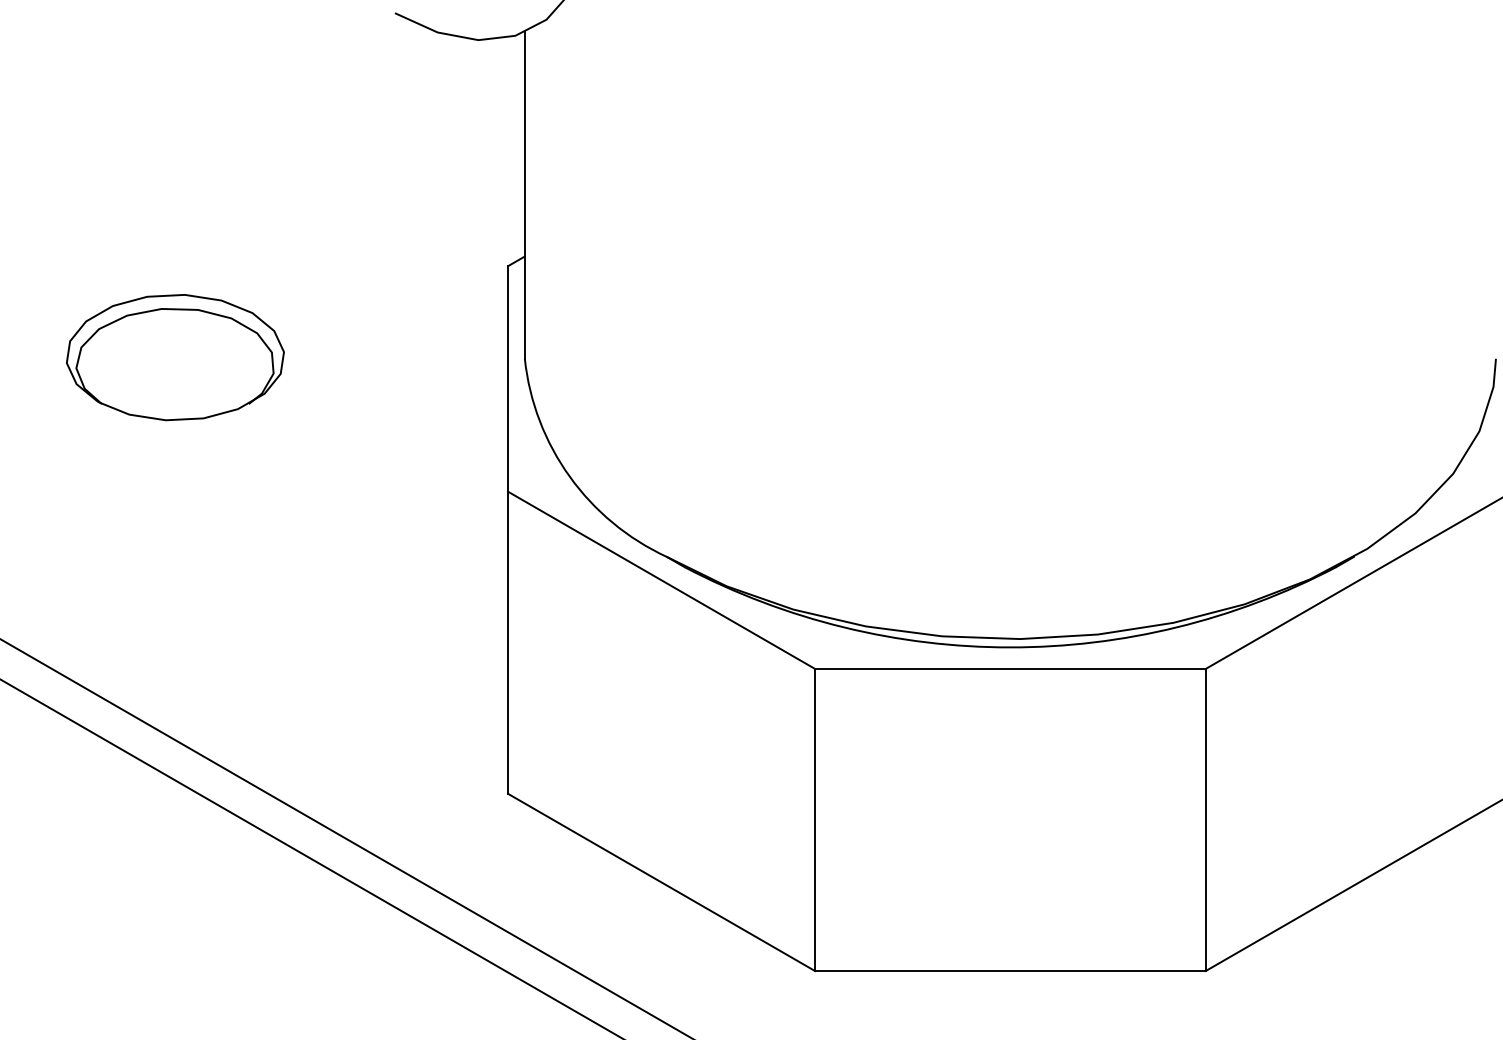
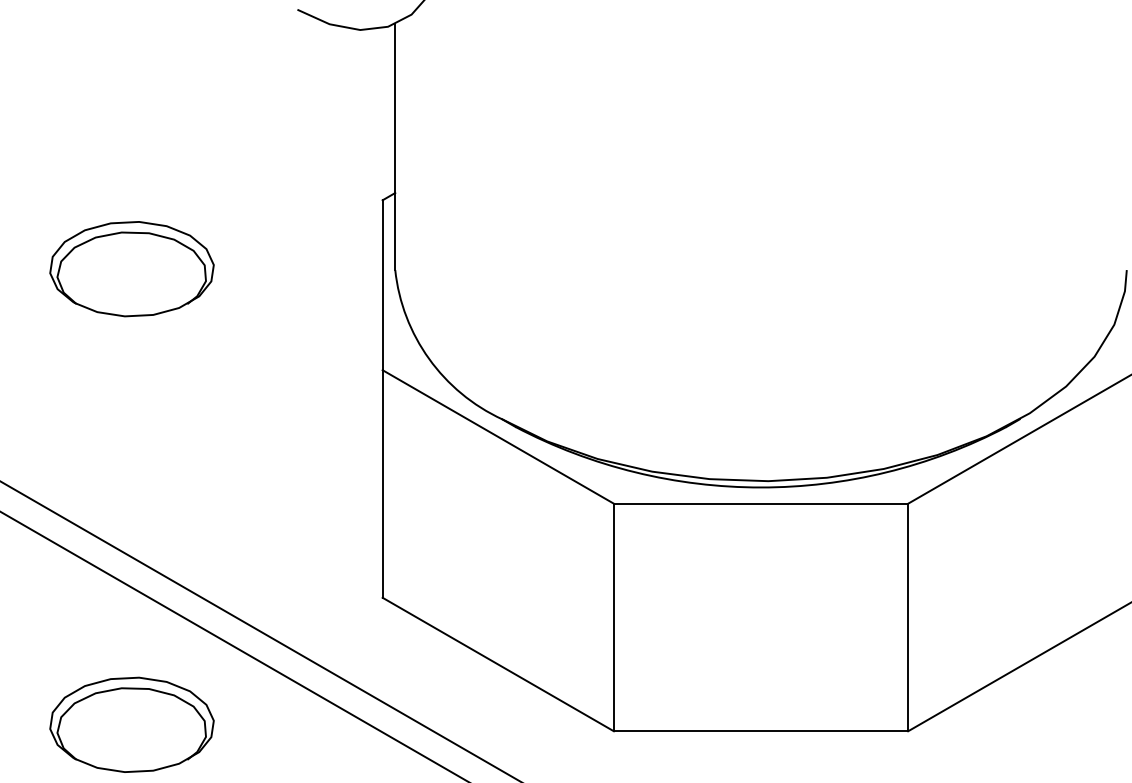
part: (175, 962) -> (132, 724), added

